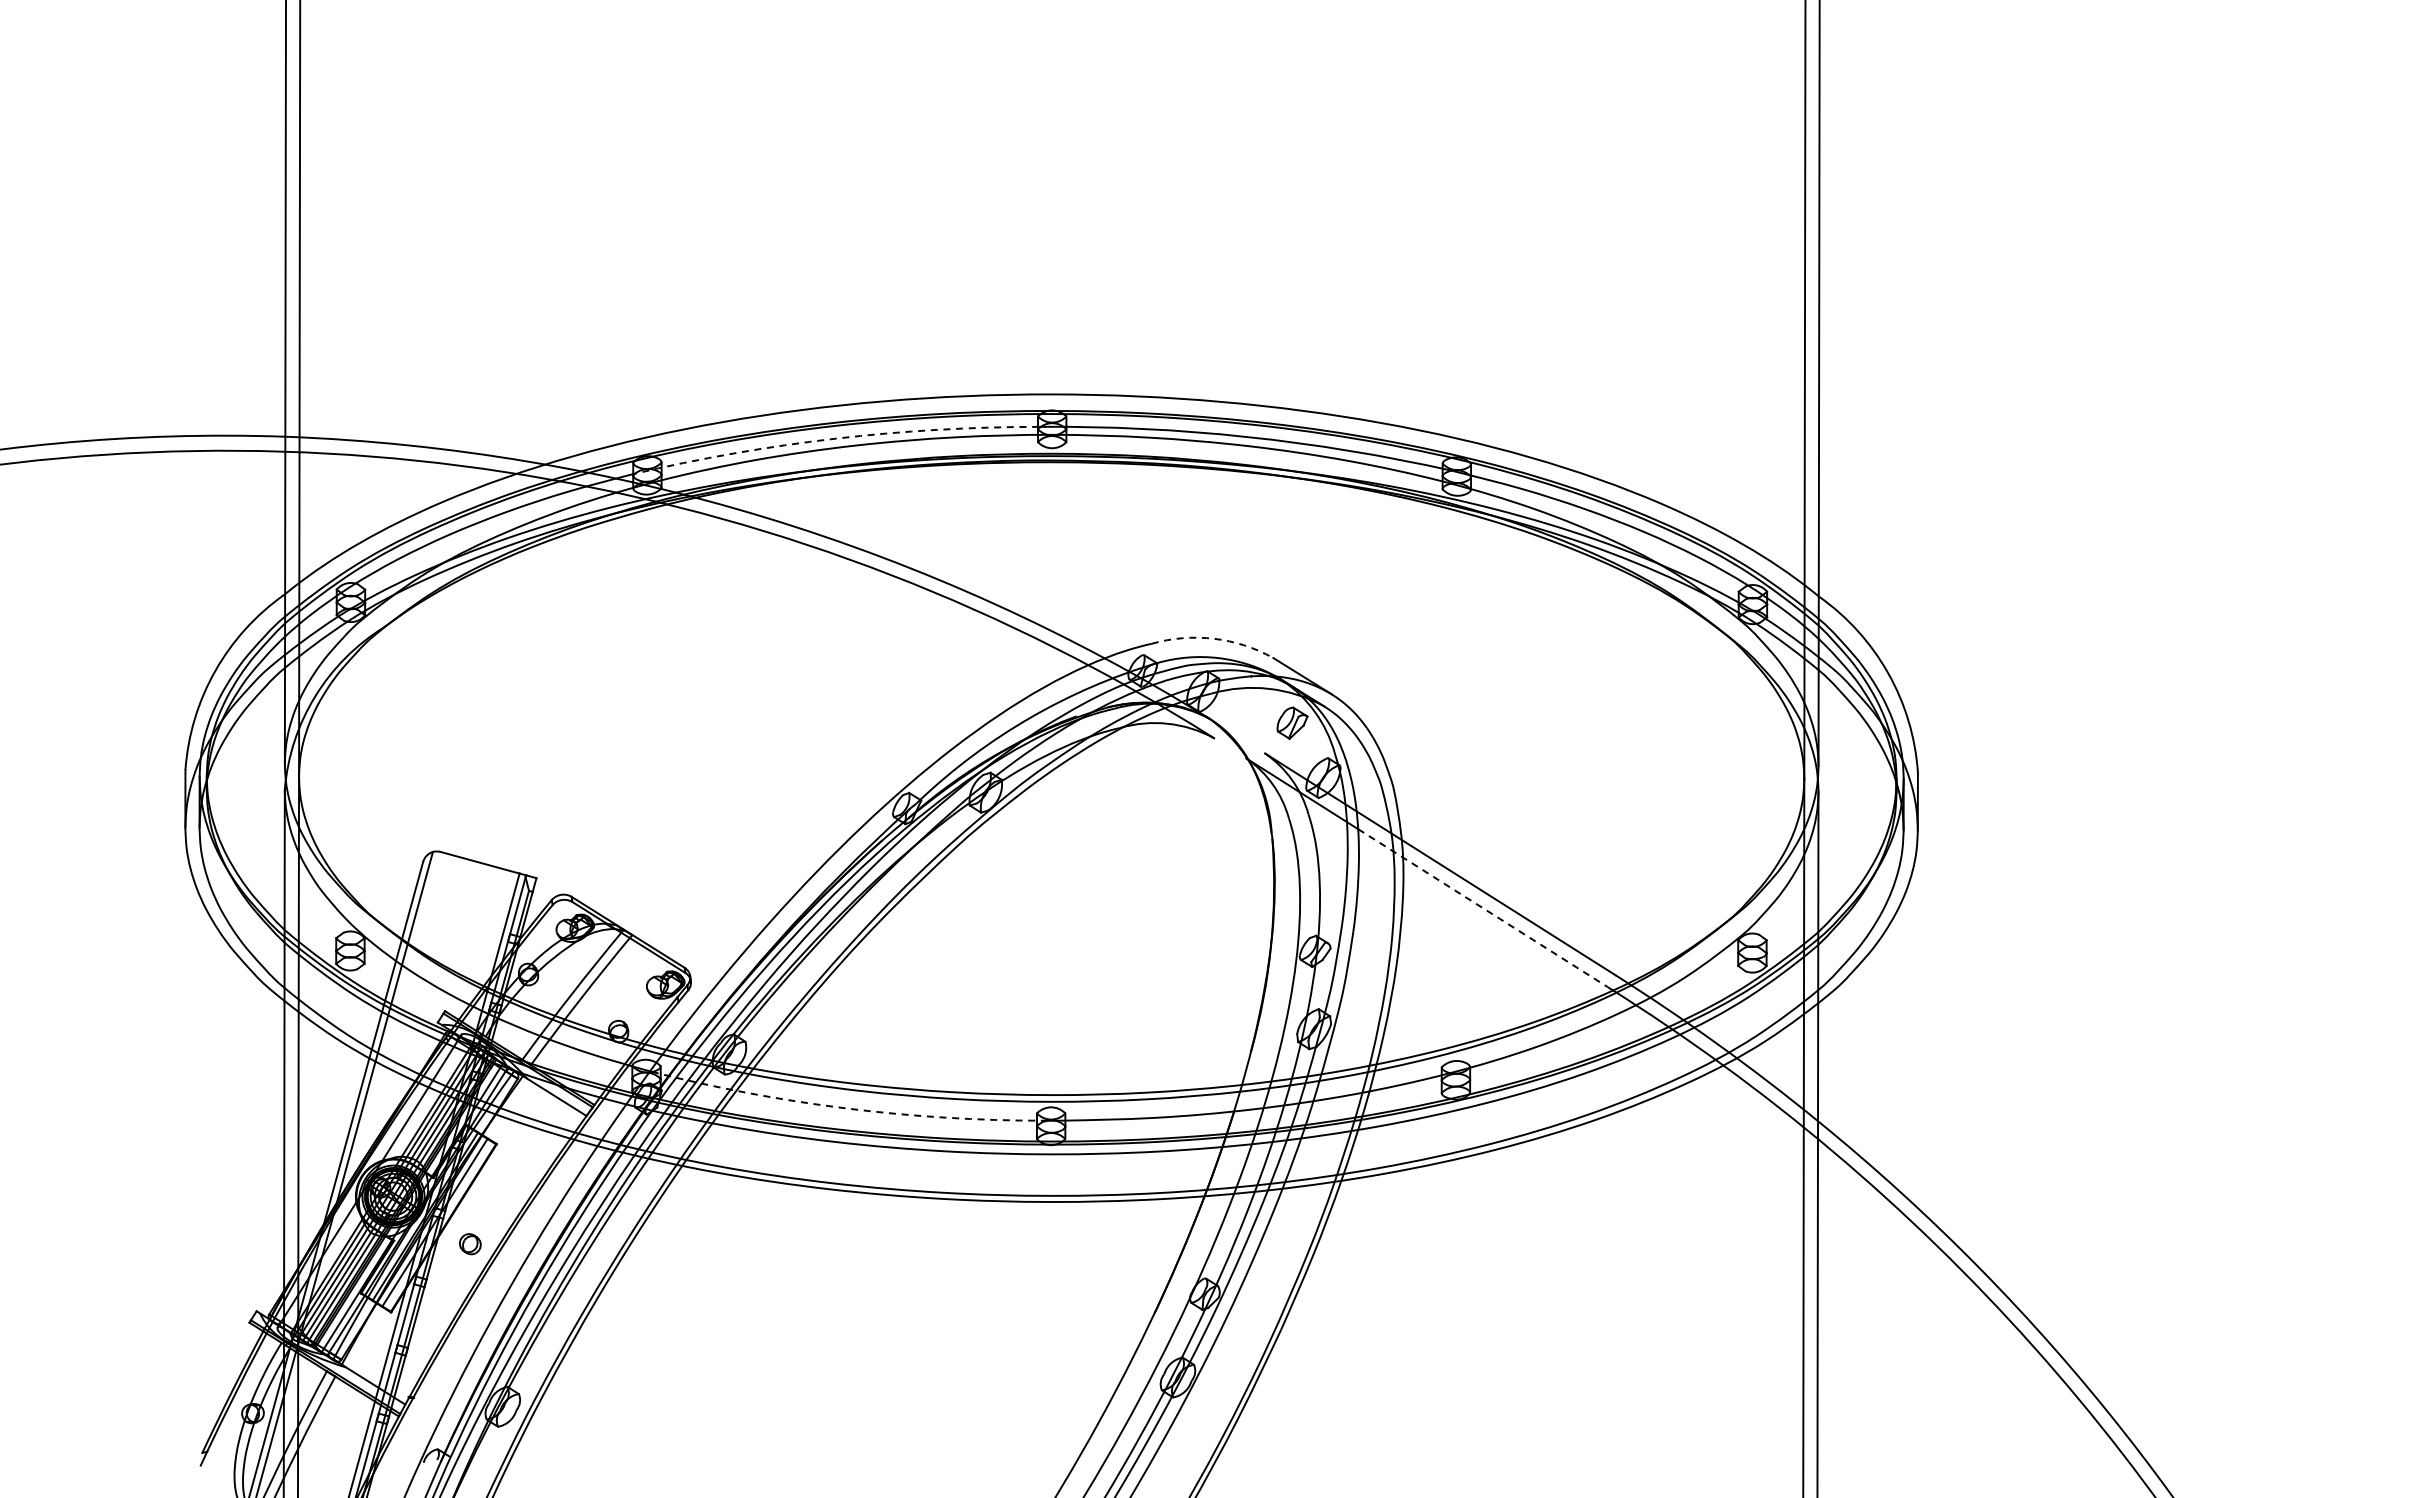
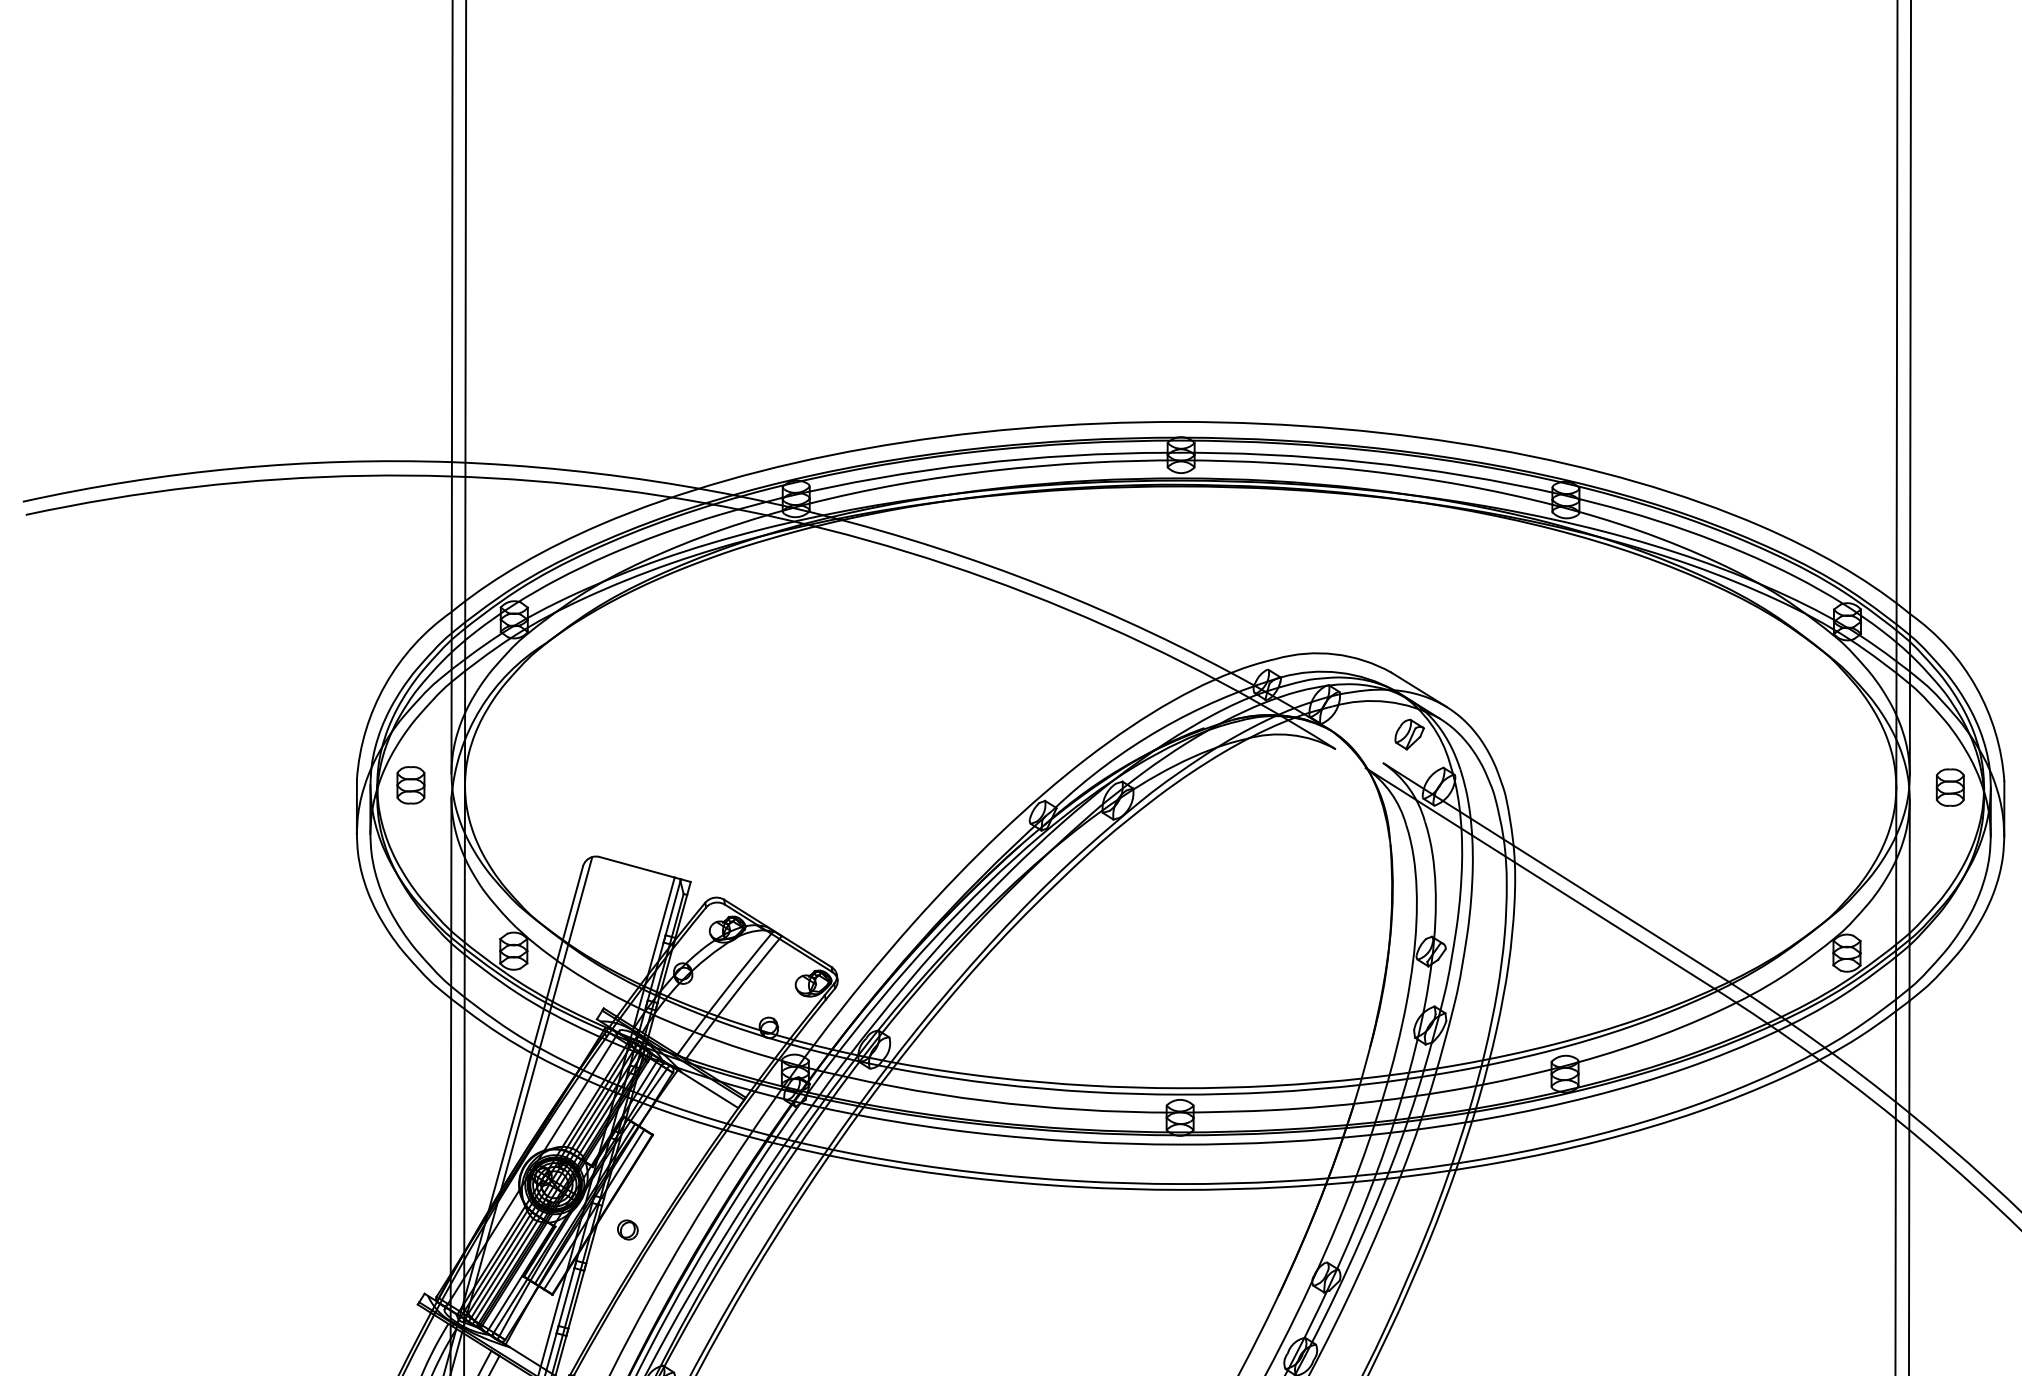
arc: (835, 438) -> (975, 463), dashed -> solid
arc: (1214, 638) -> (1335, 654), dashed -> solid
part: (242, 776) -> (411, 785), added
part: (1861, 778) -> (1950, 787), added
line: (1482, 908) -> (1590, 910), dashed -> solid
arc: (846, 1108) -> (985, 1100), dashed -> solid

